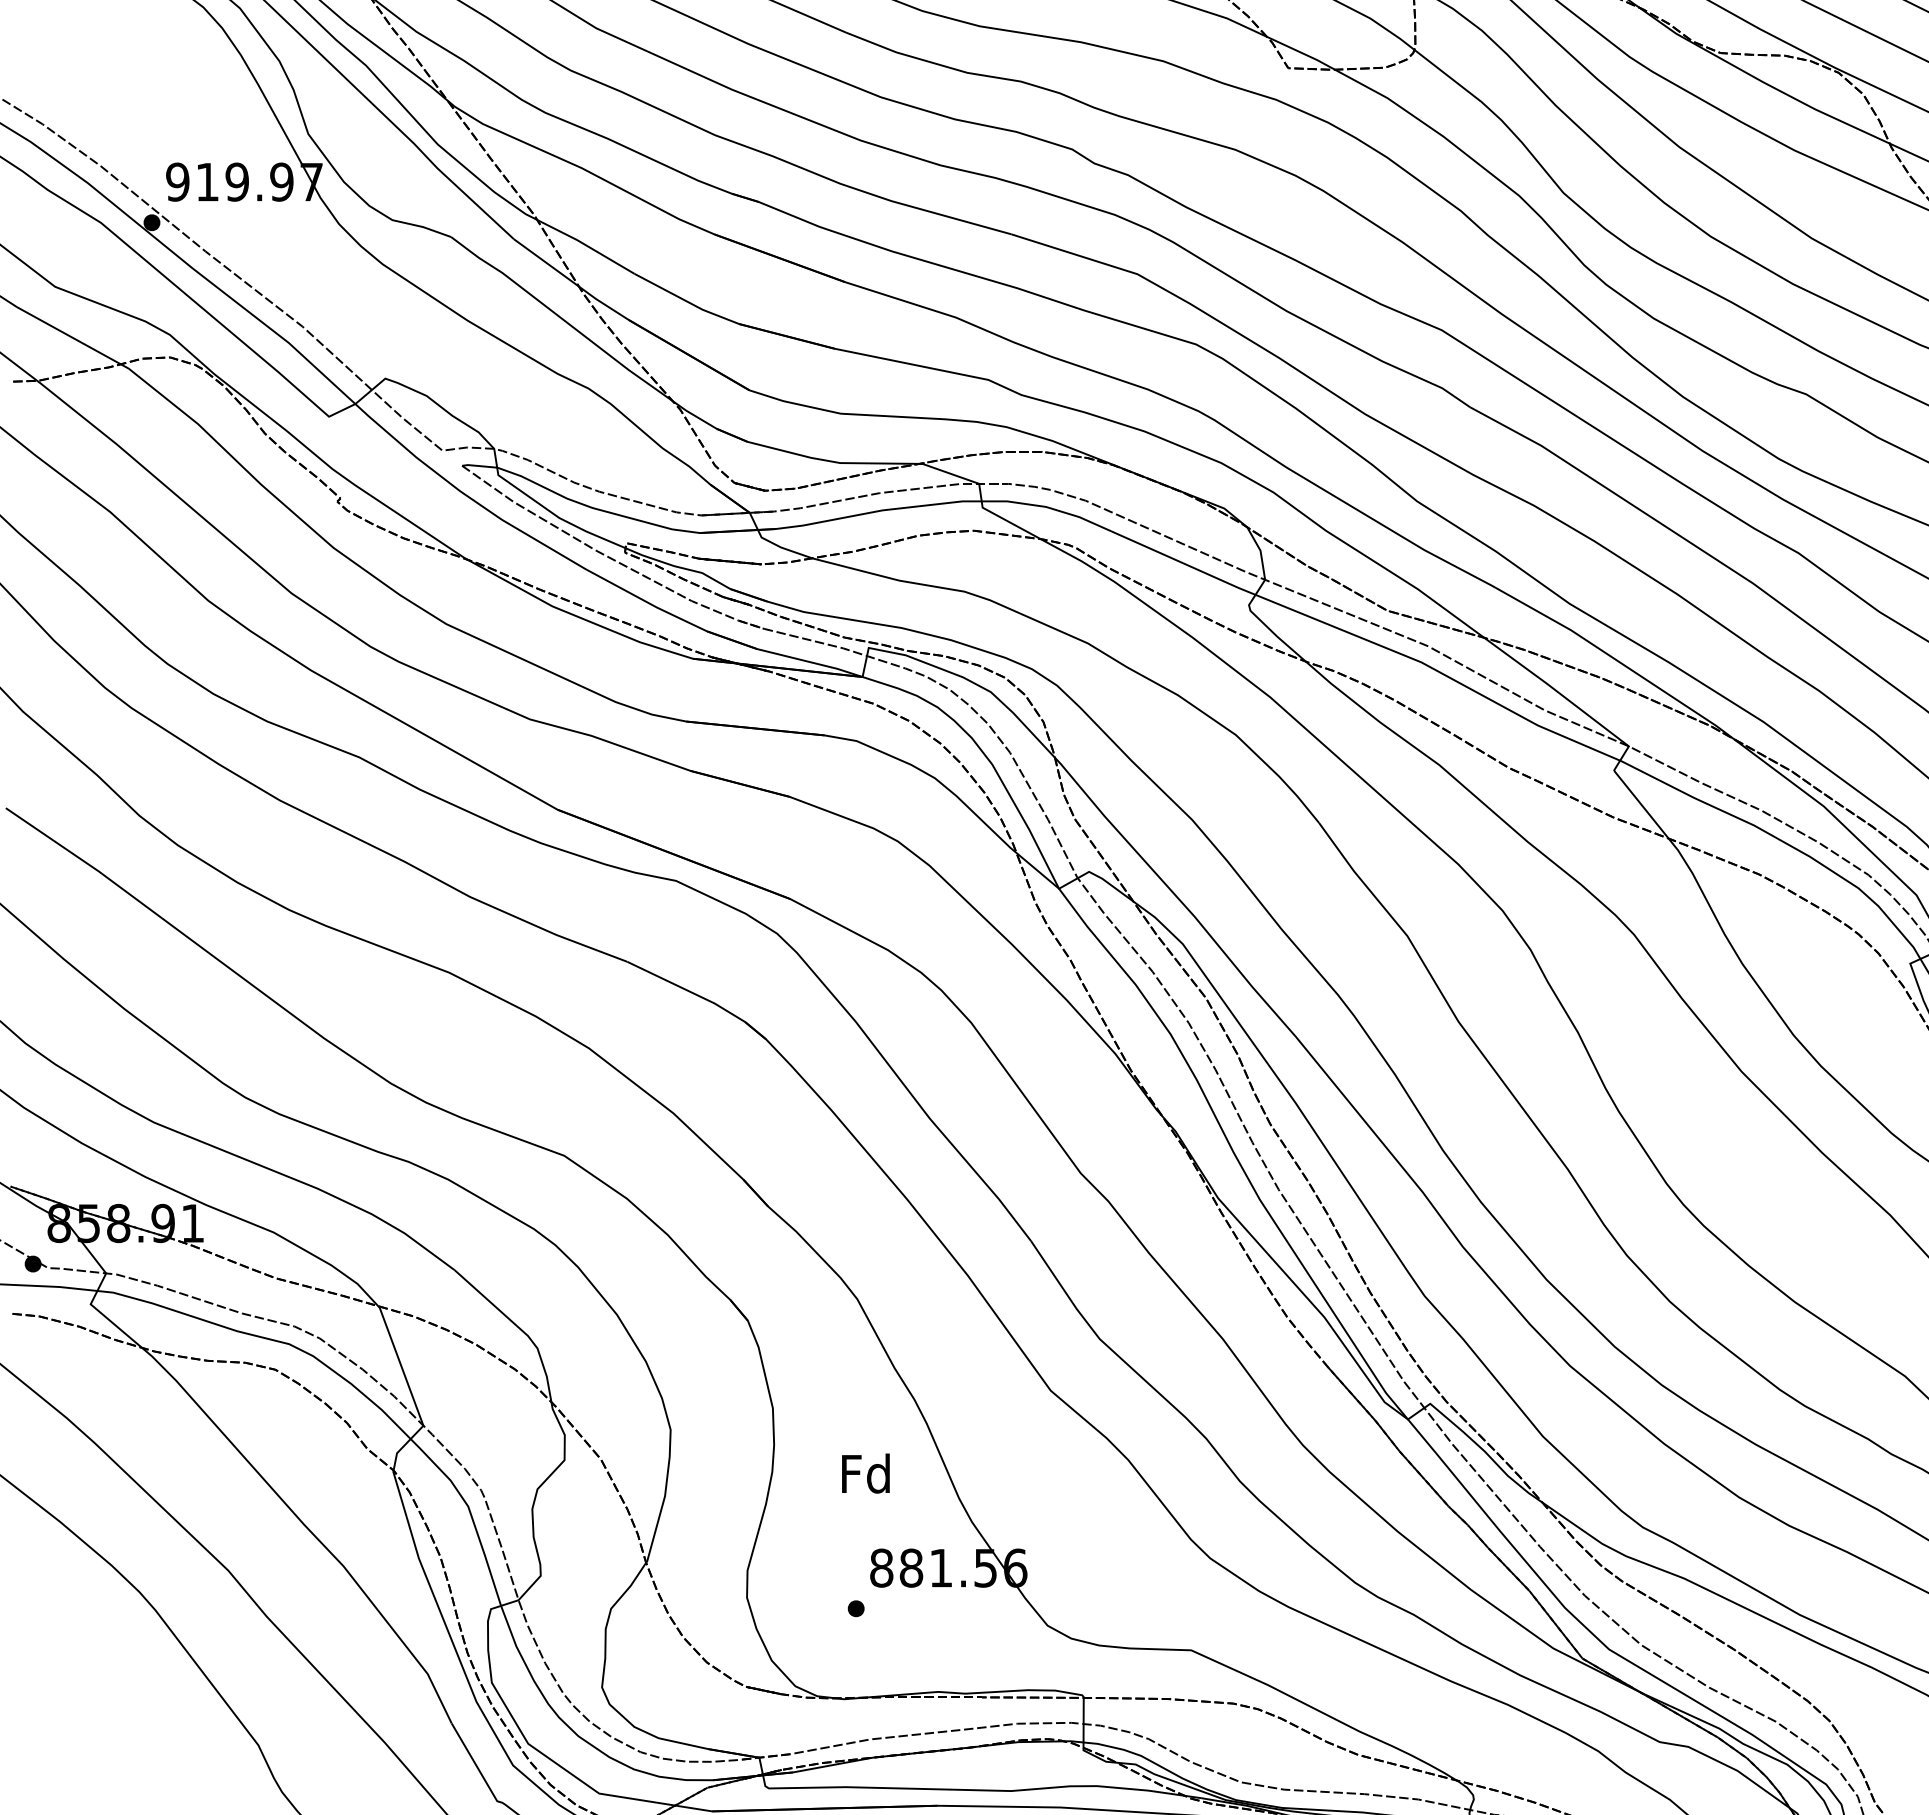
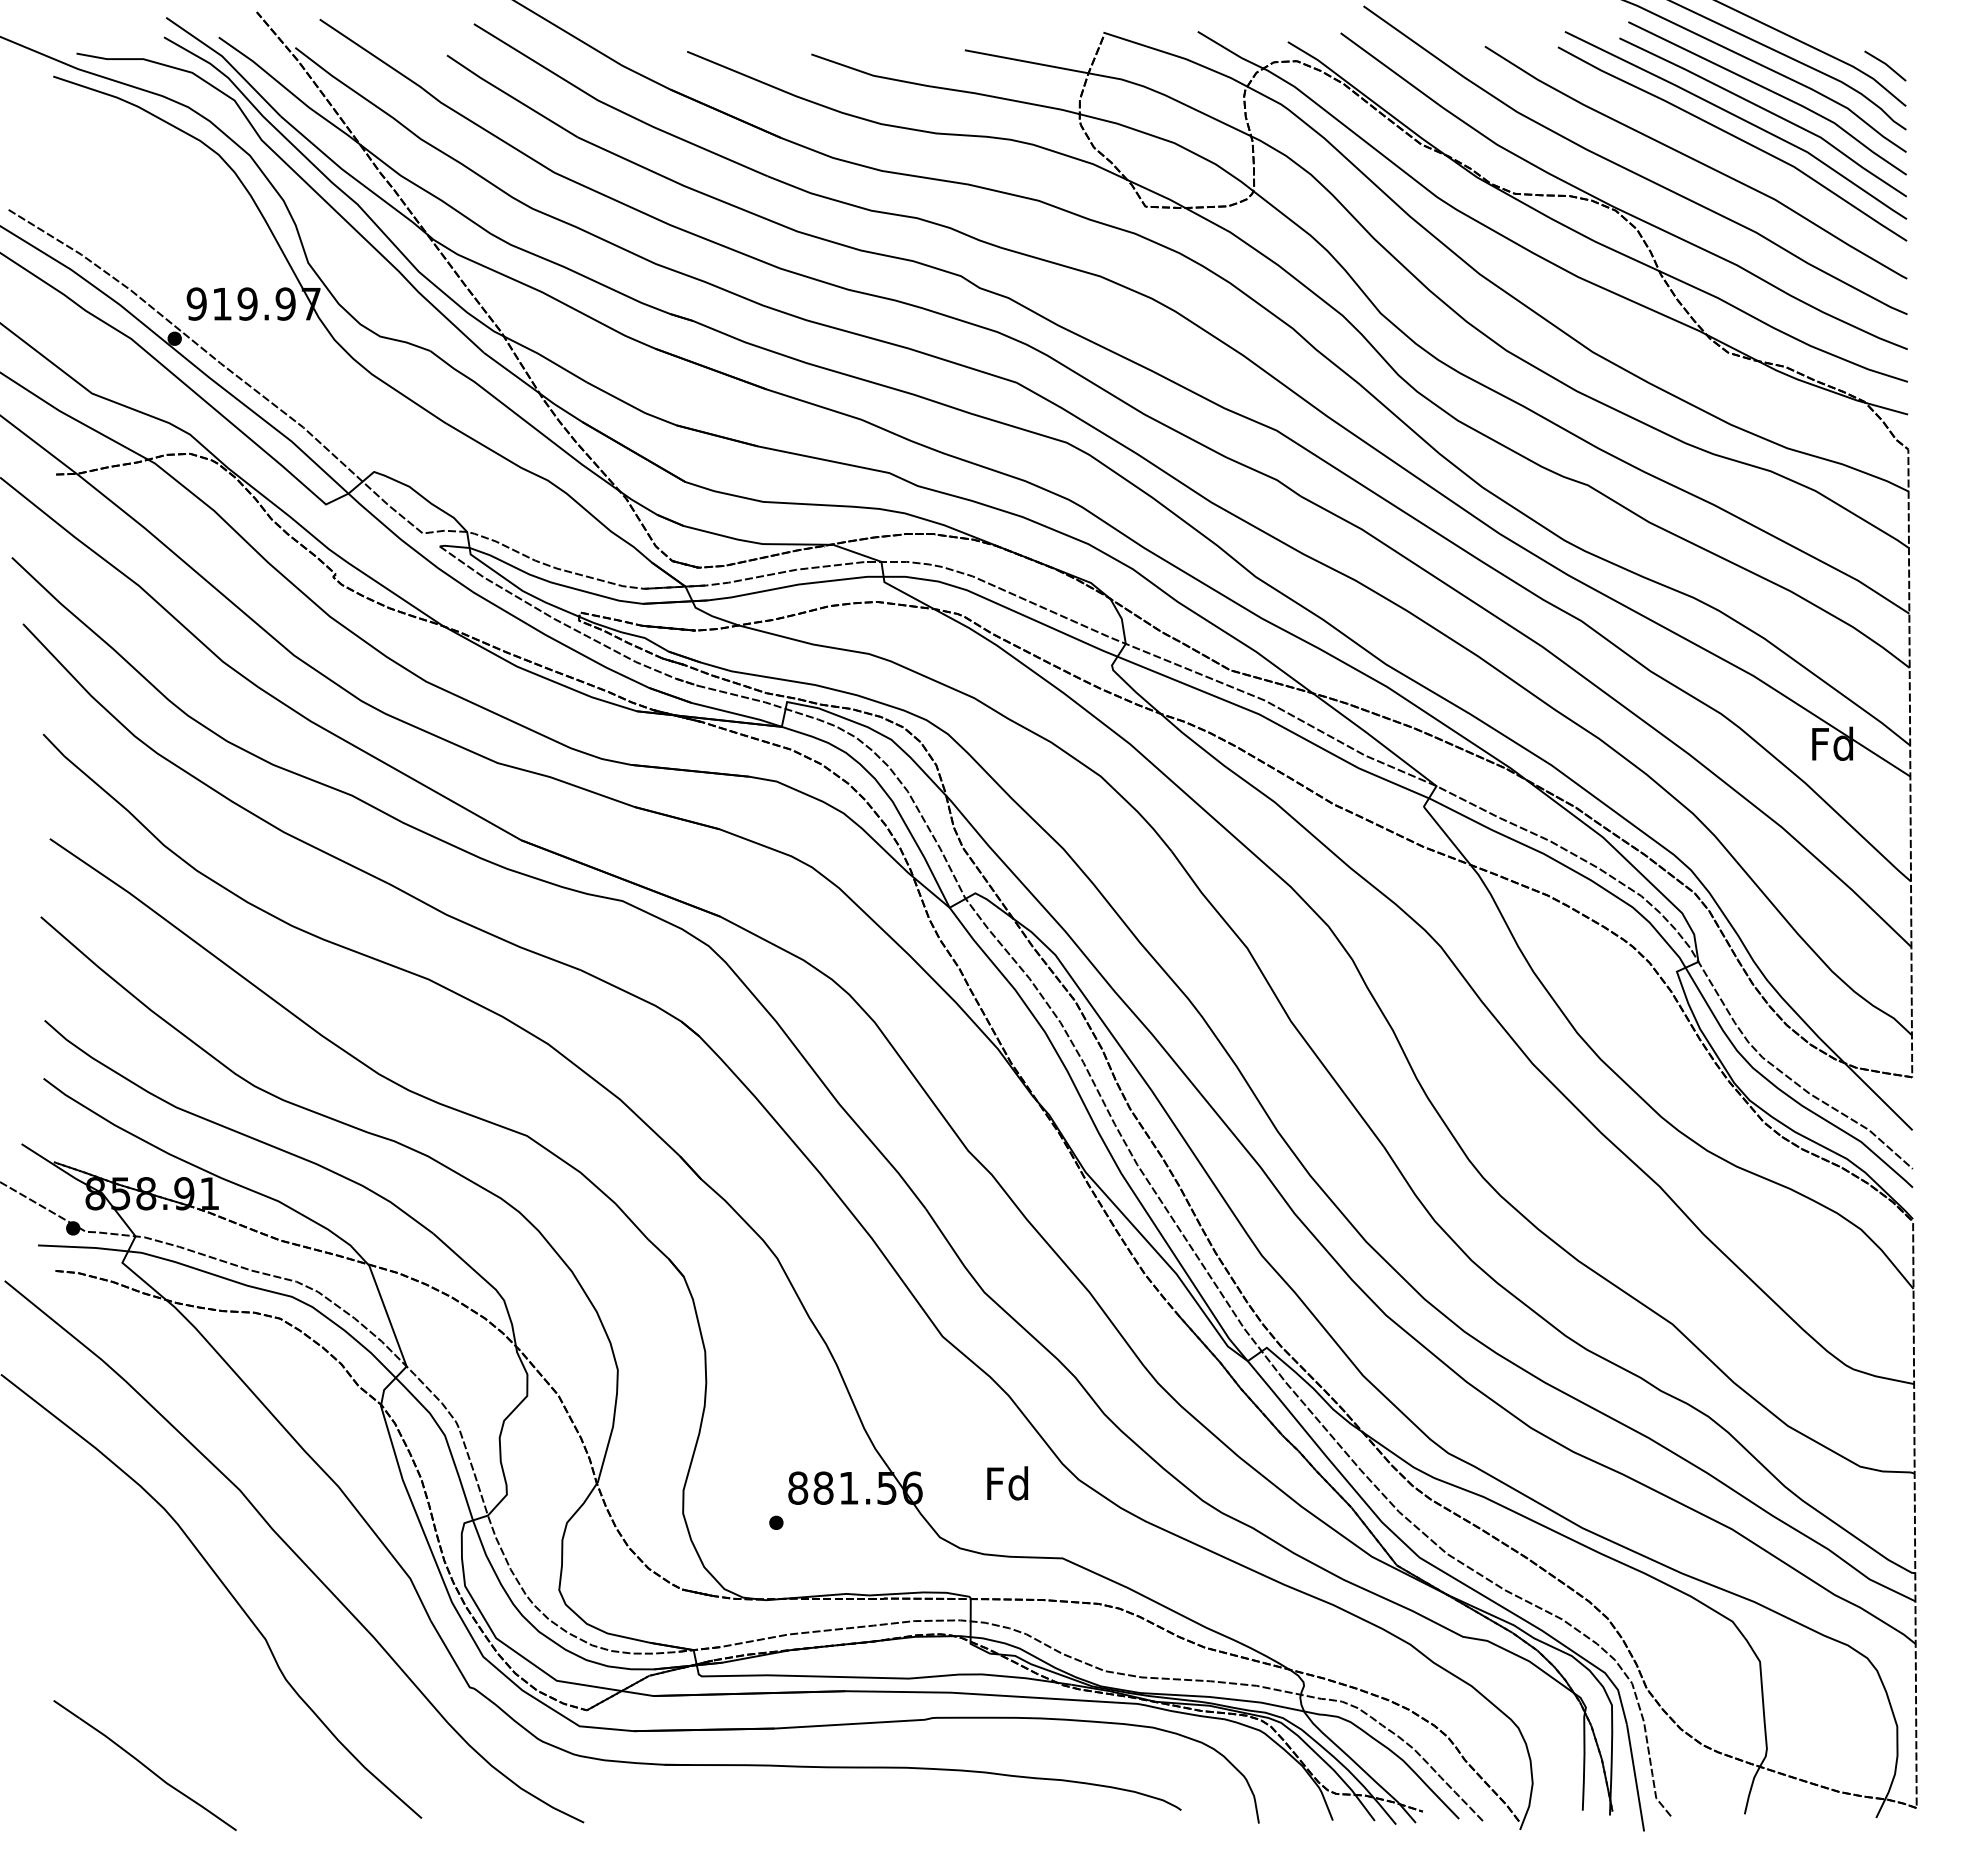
text: (865, 1473) -> (1007, 1483), moved

